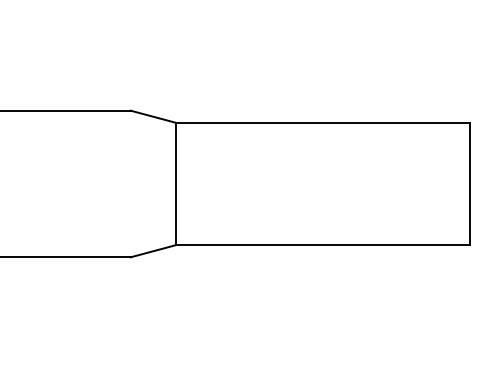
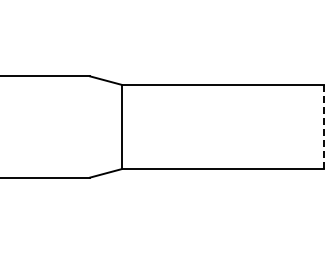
line: (470, 183) -> (324, 126), solid -> dashed

